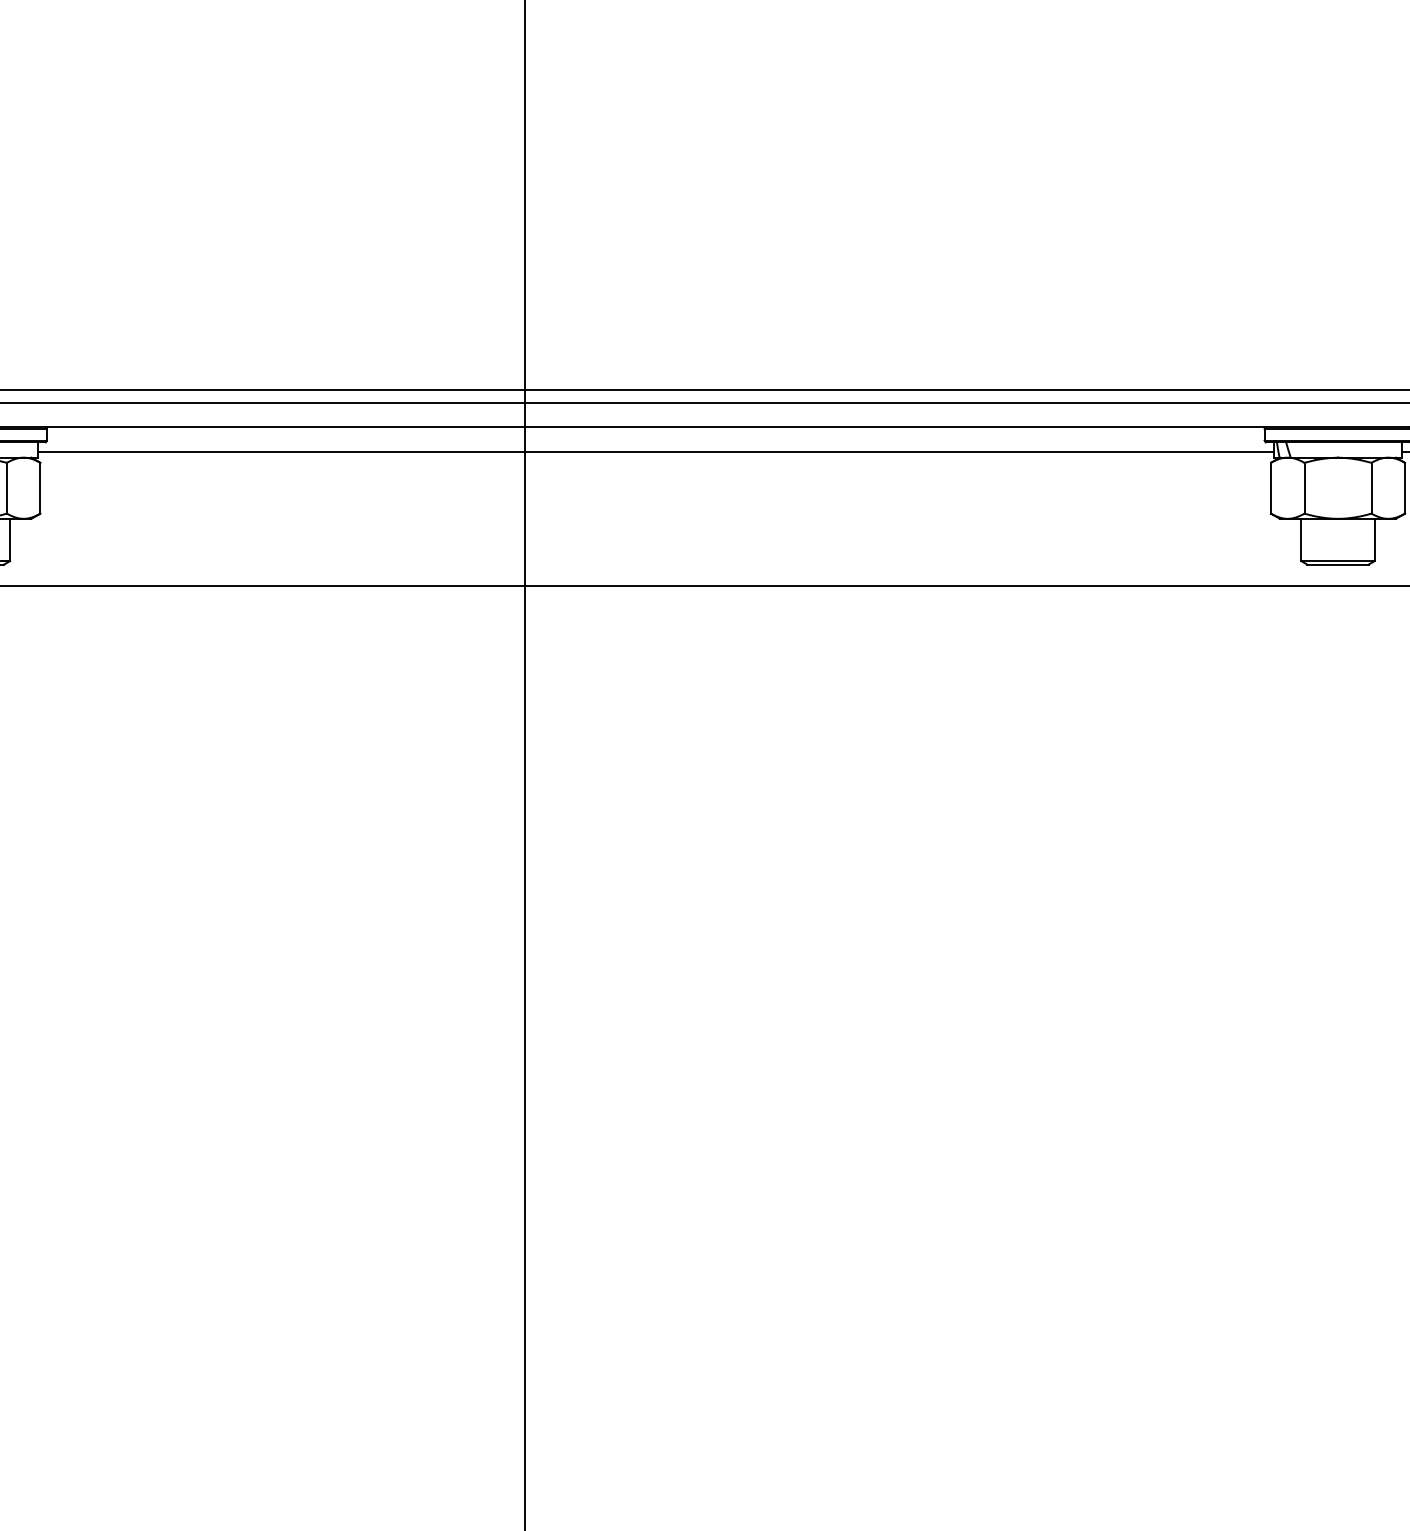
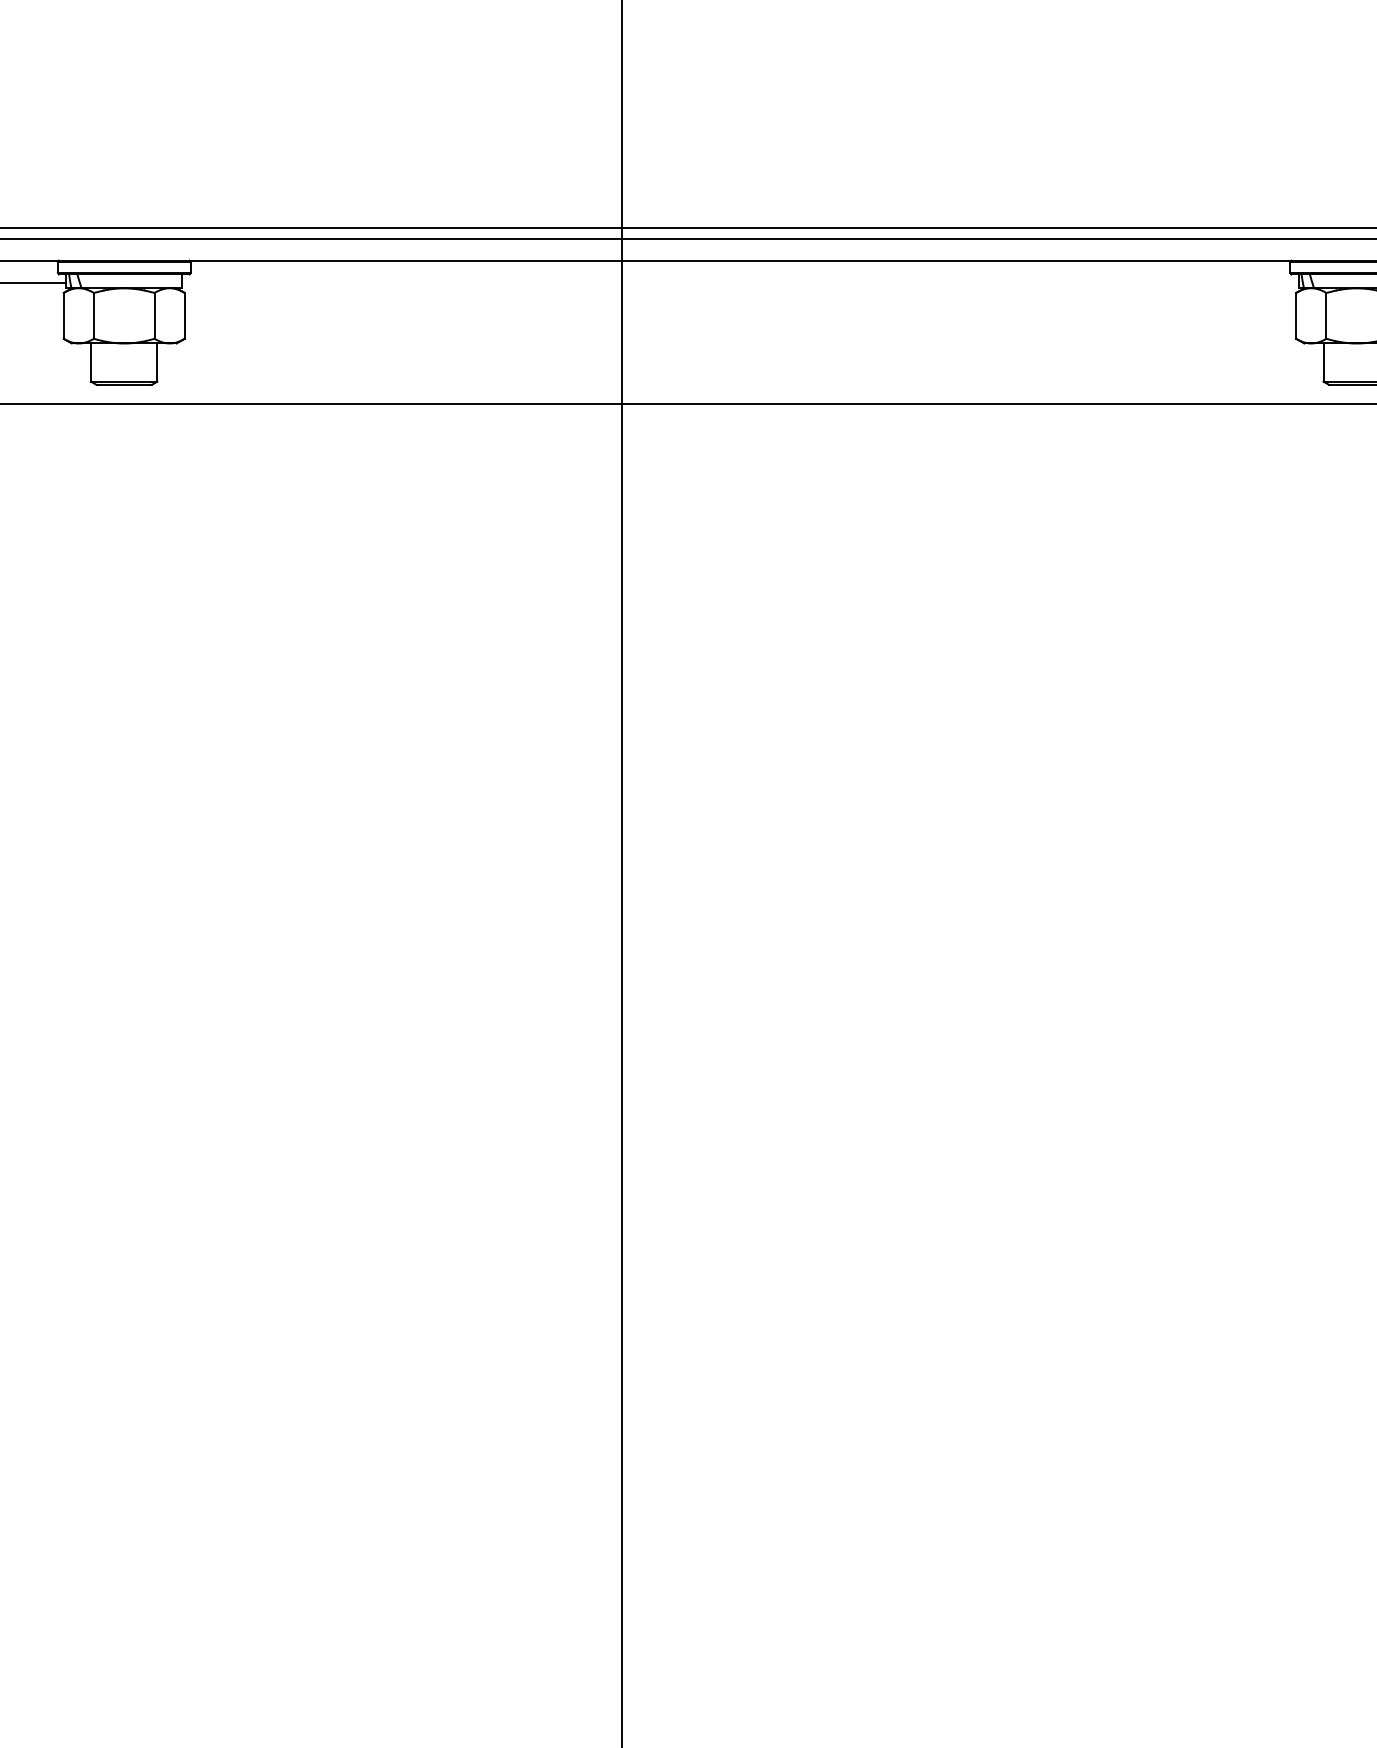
line: (655, 451) -> (740, 282), removed

